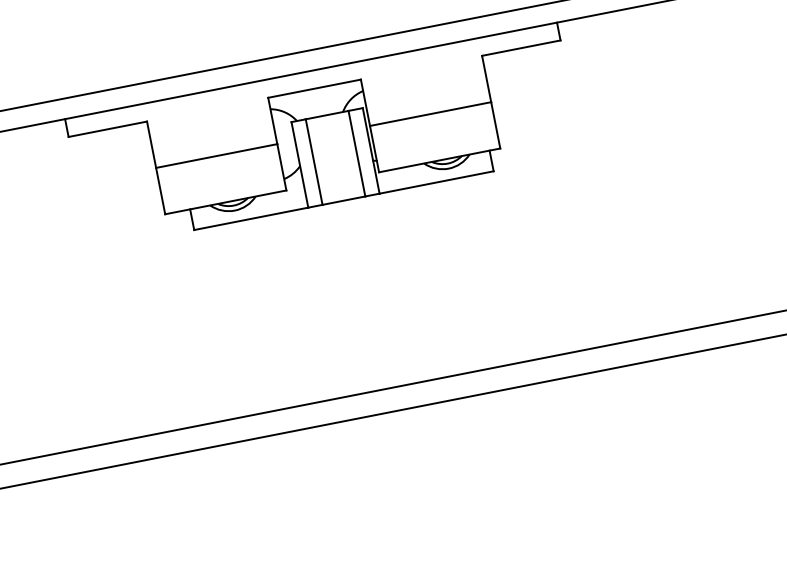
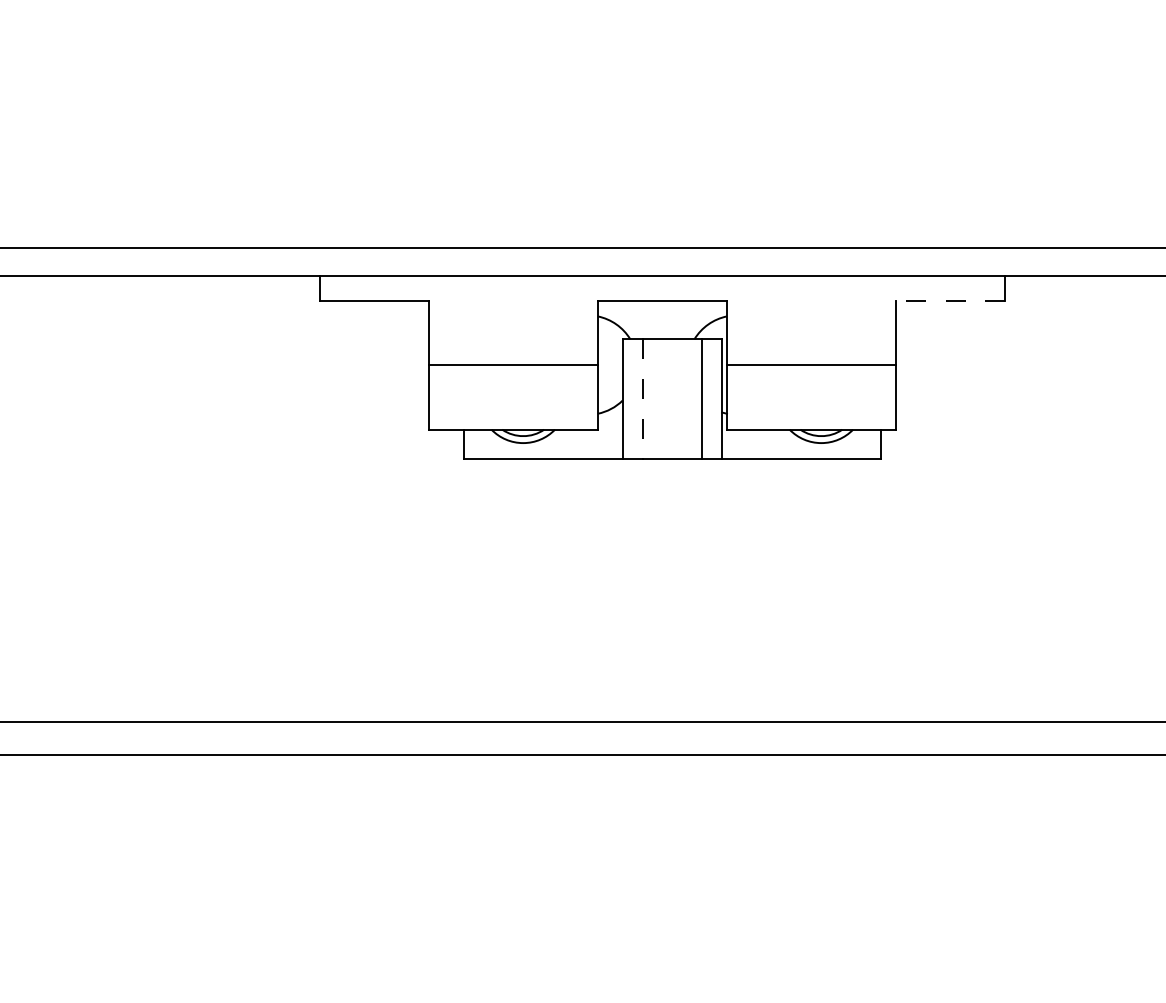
line: (521, 48) -> (950, 300), solid -> dashed
line: (314, 161) -> (642, 398), solid -> dashed

